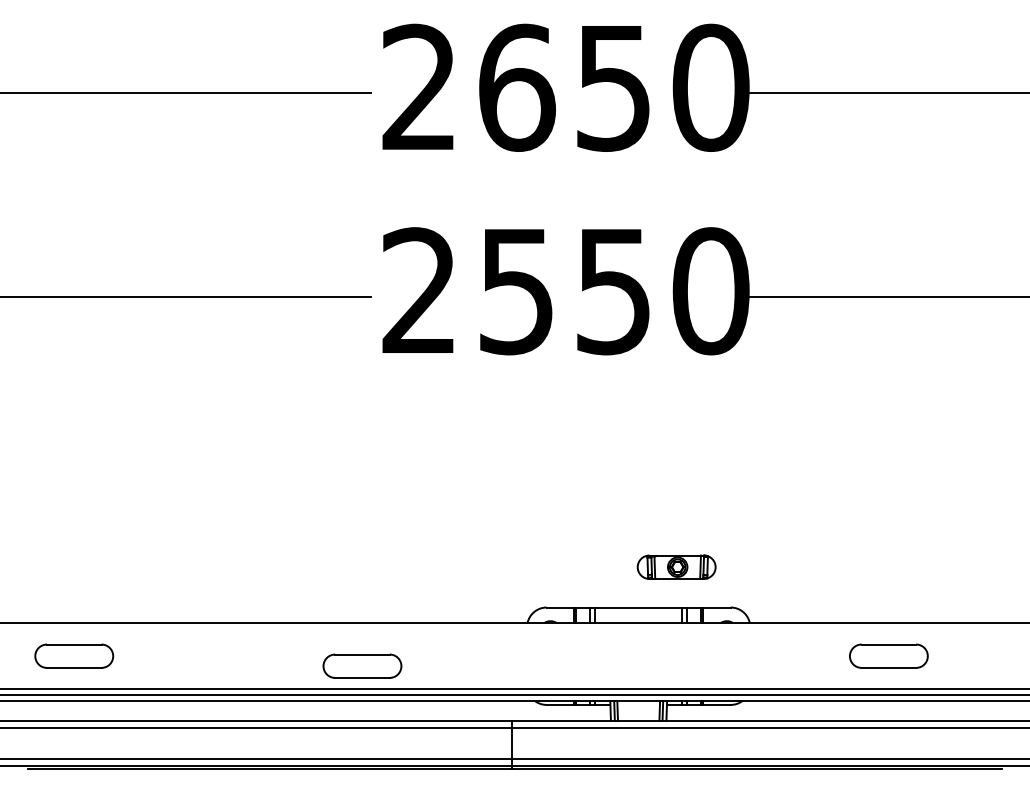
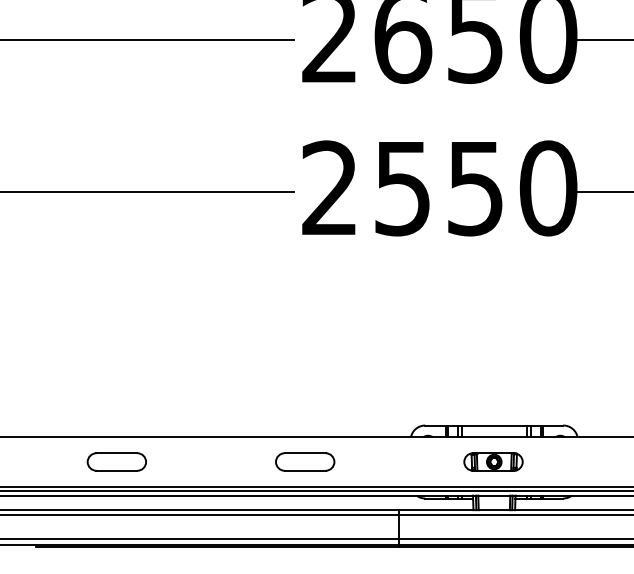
part: (676, 566) -> (493, 461), moved
part: (74, 655) -> (117, 461), moved
part: (362, 665) -> (305, 461), moved

